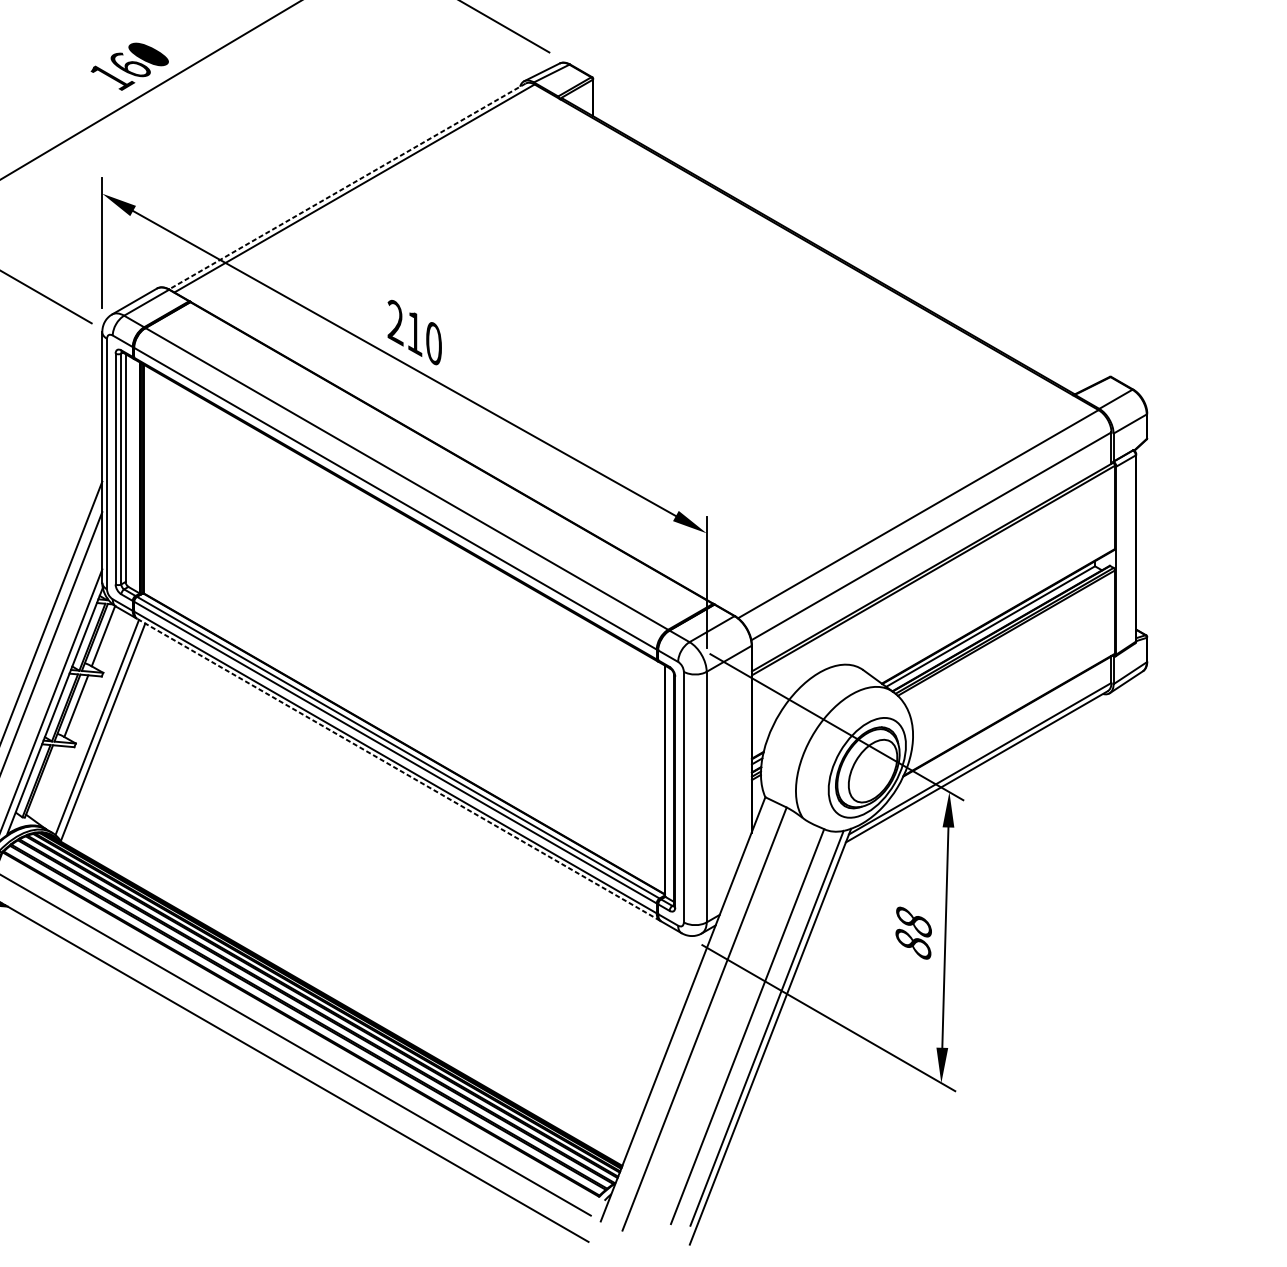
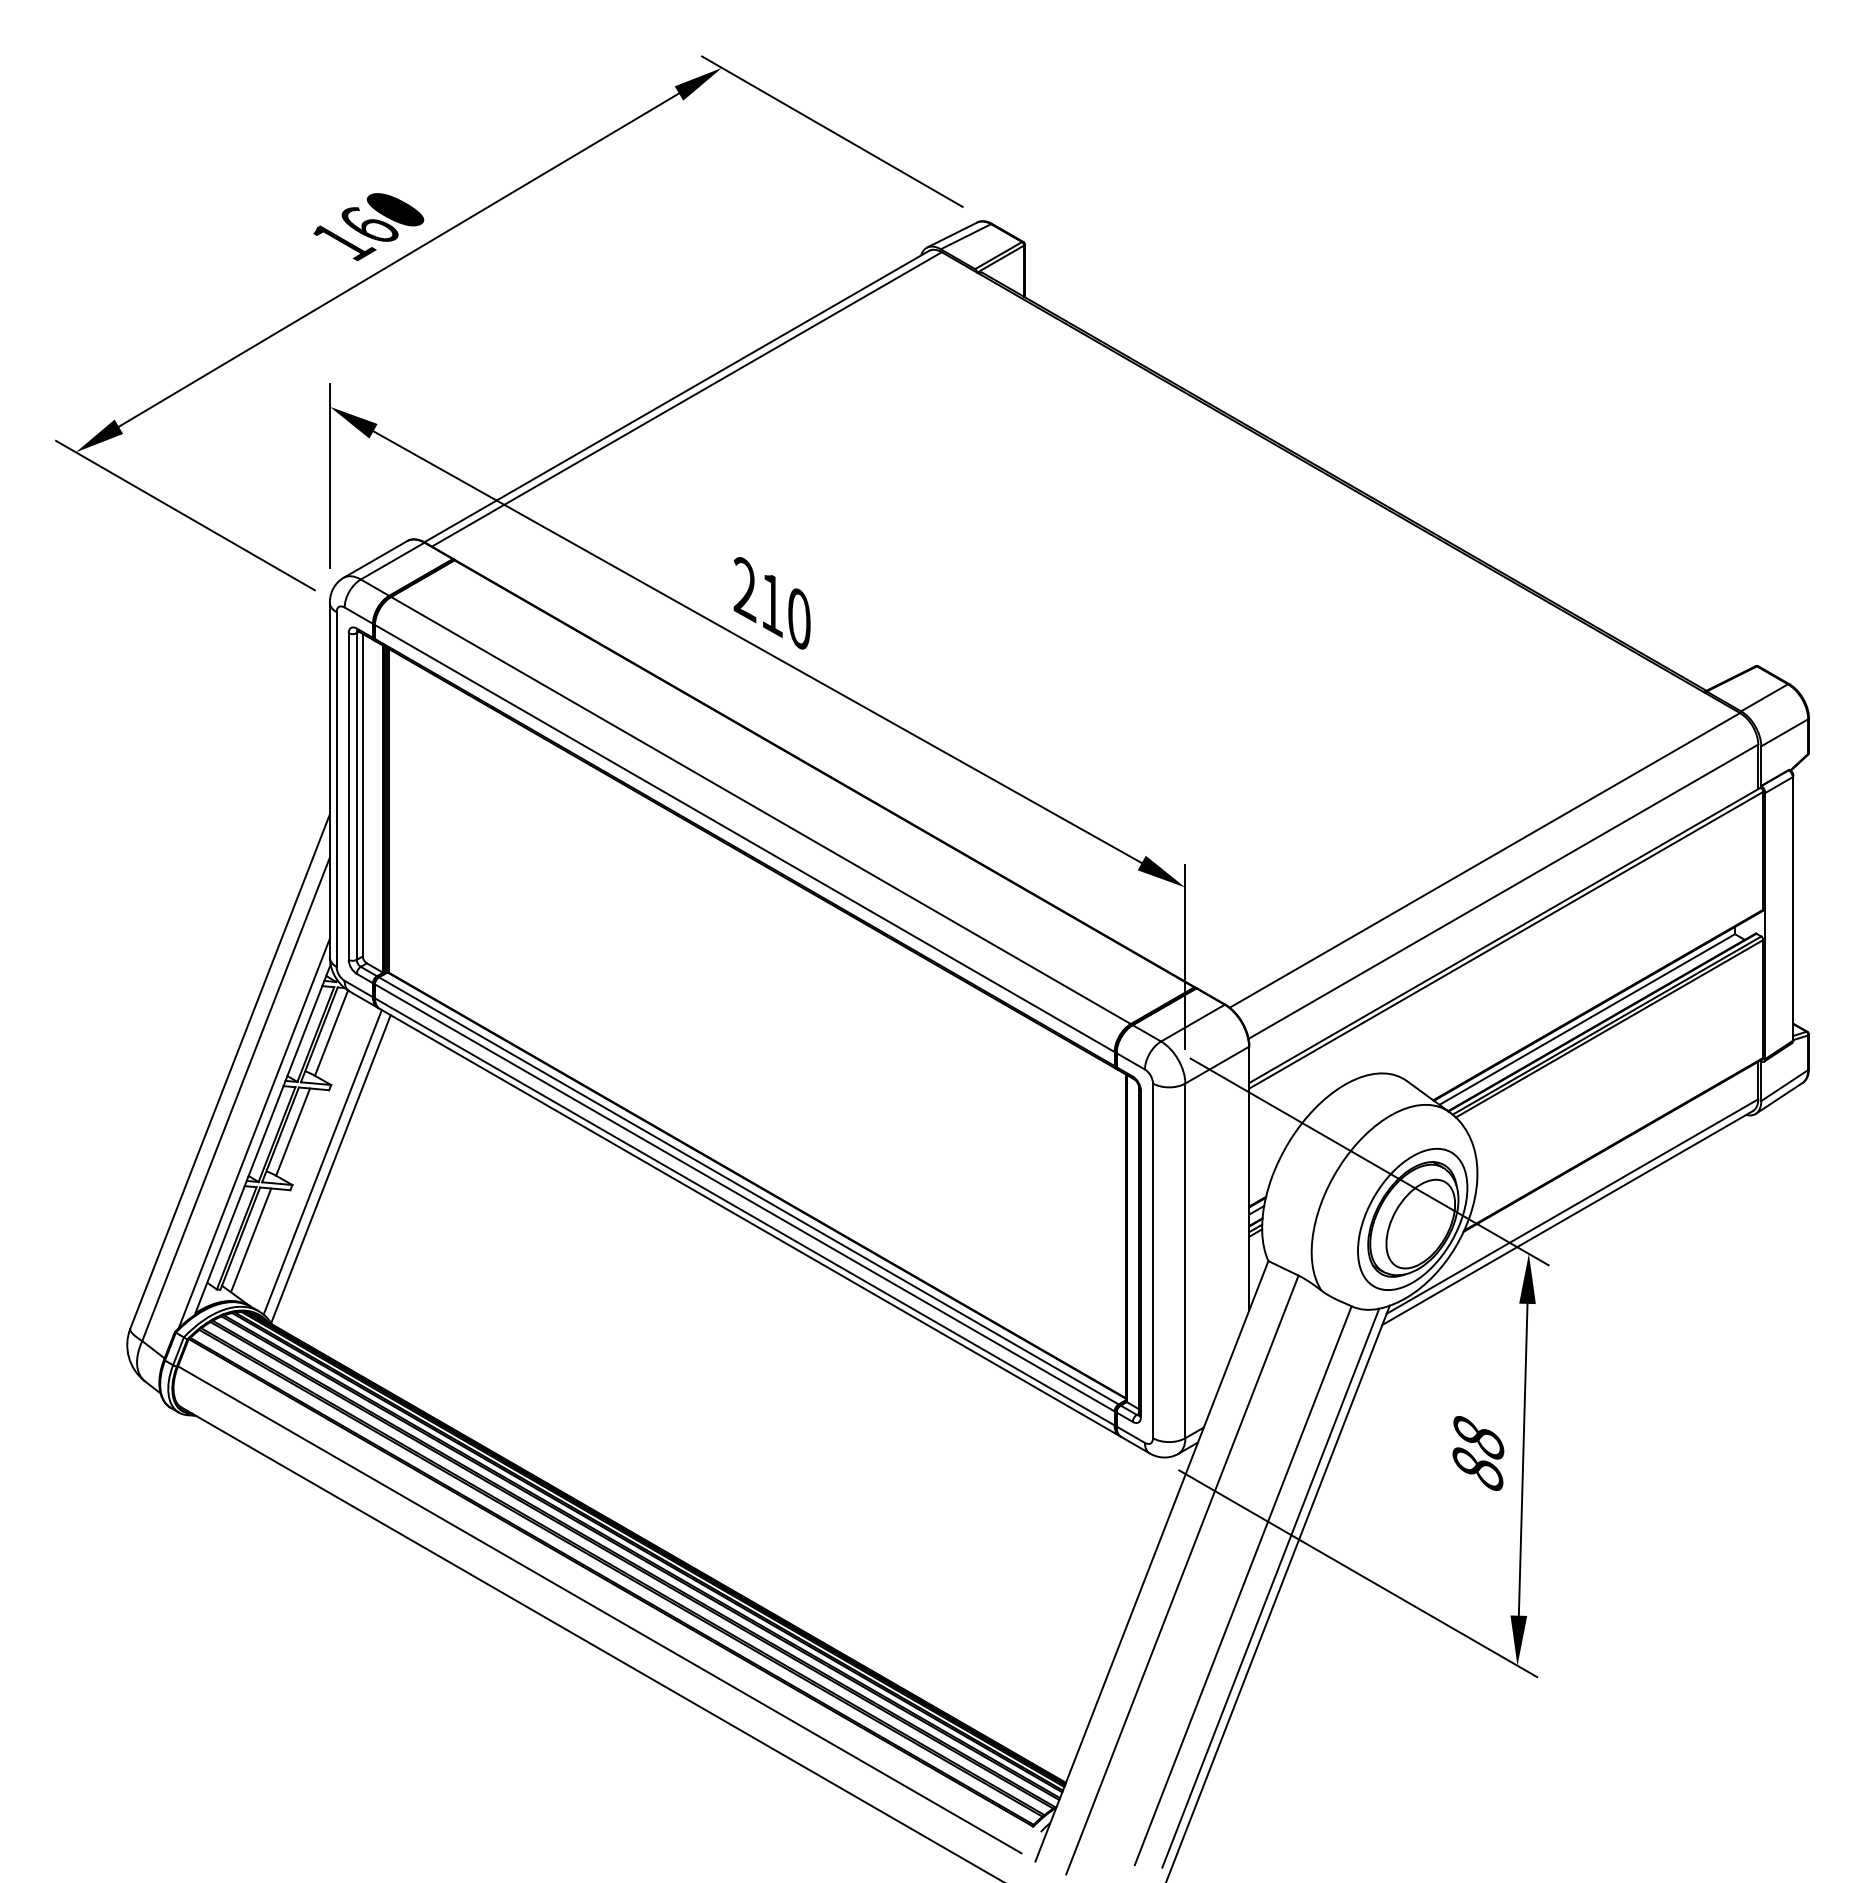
line: (347, 186) -> (676, 396), dashed -> solid
line: (398, 770) -> (749, 1222), dashed -> solid
line: (46, 782) -> (250, 1240), added

